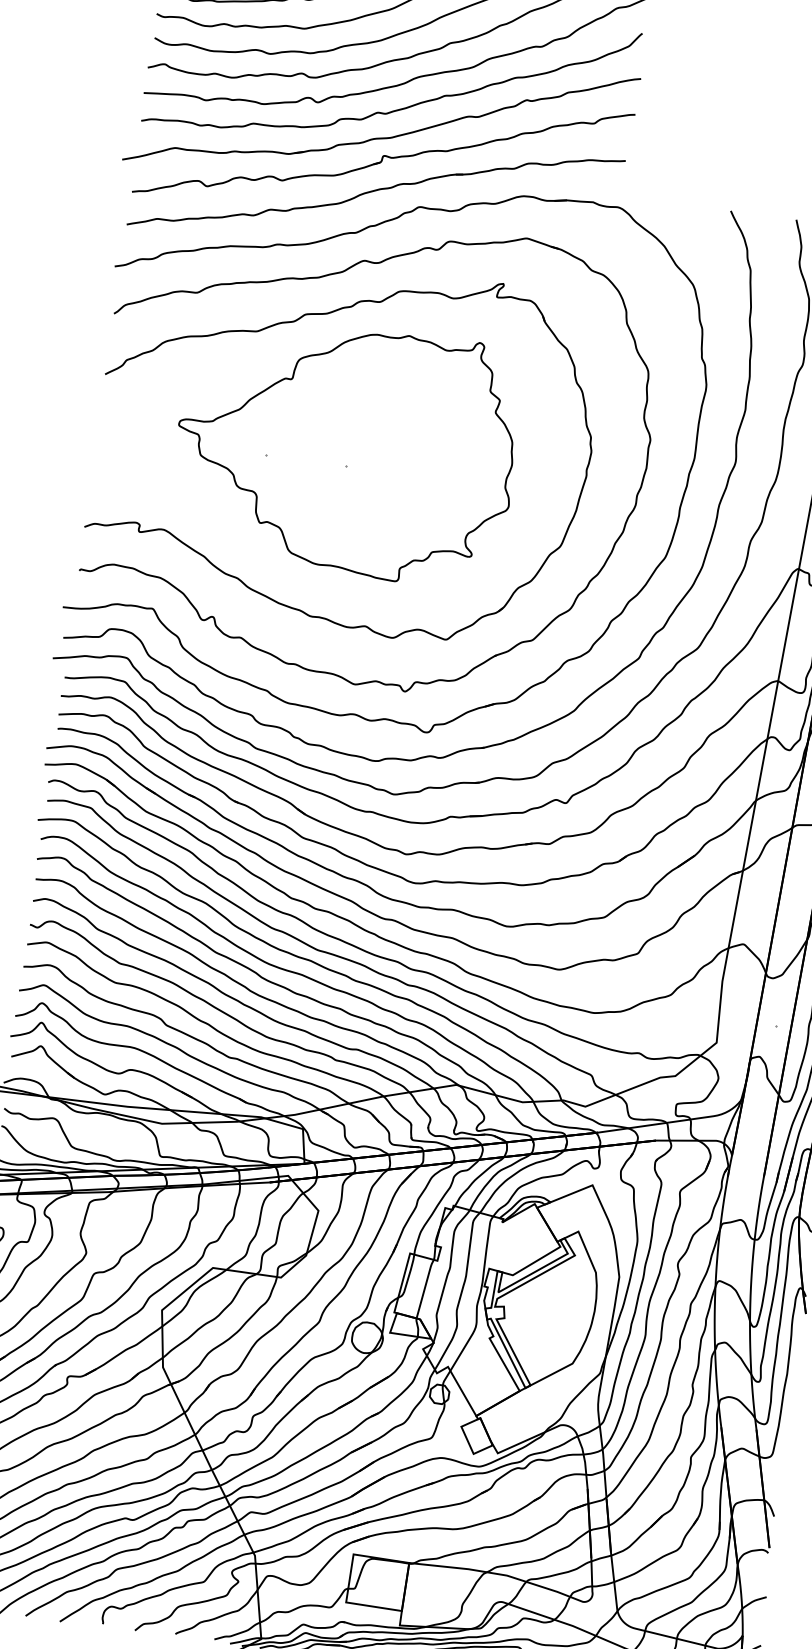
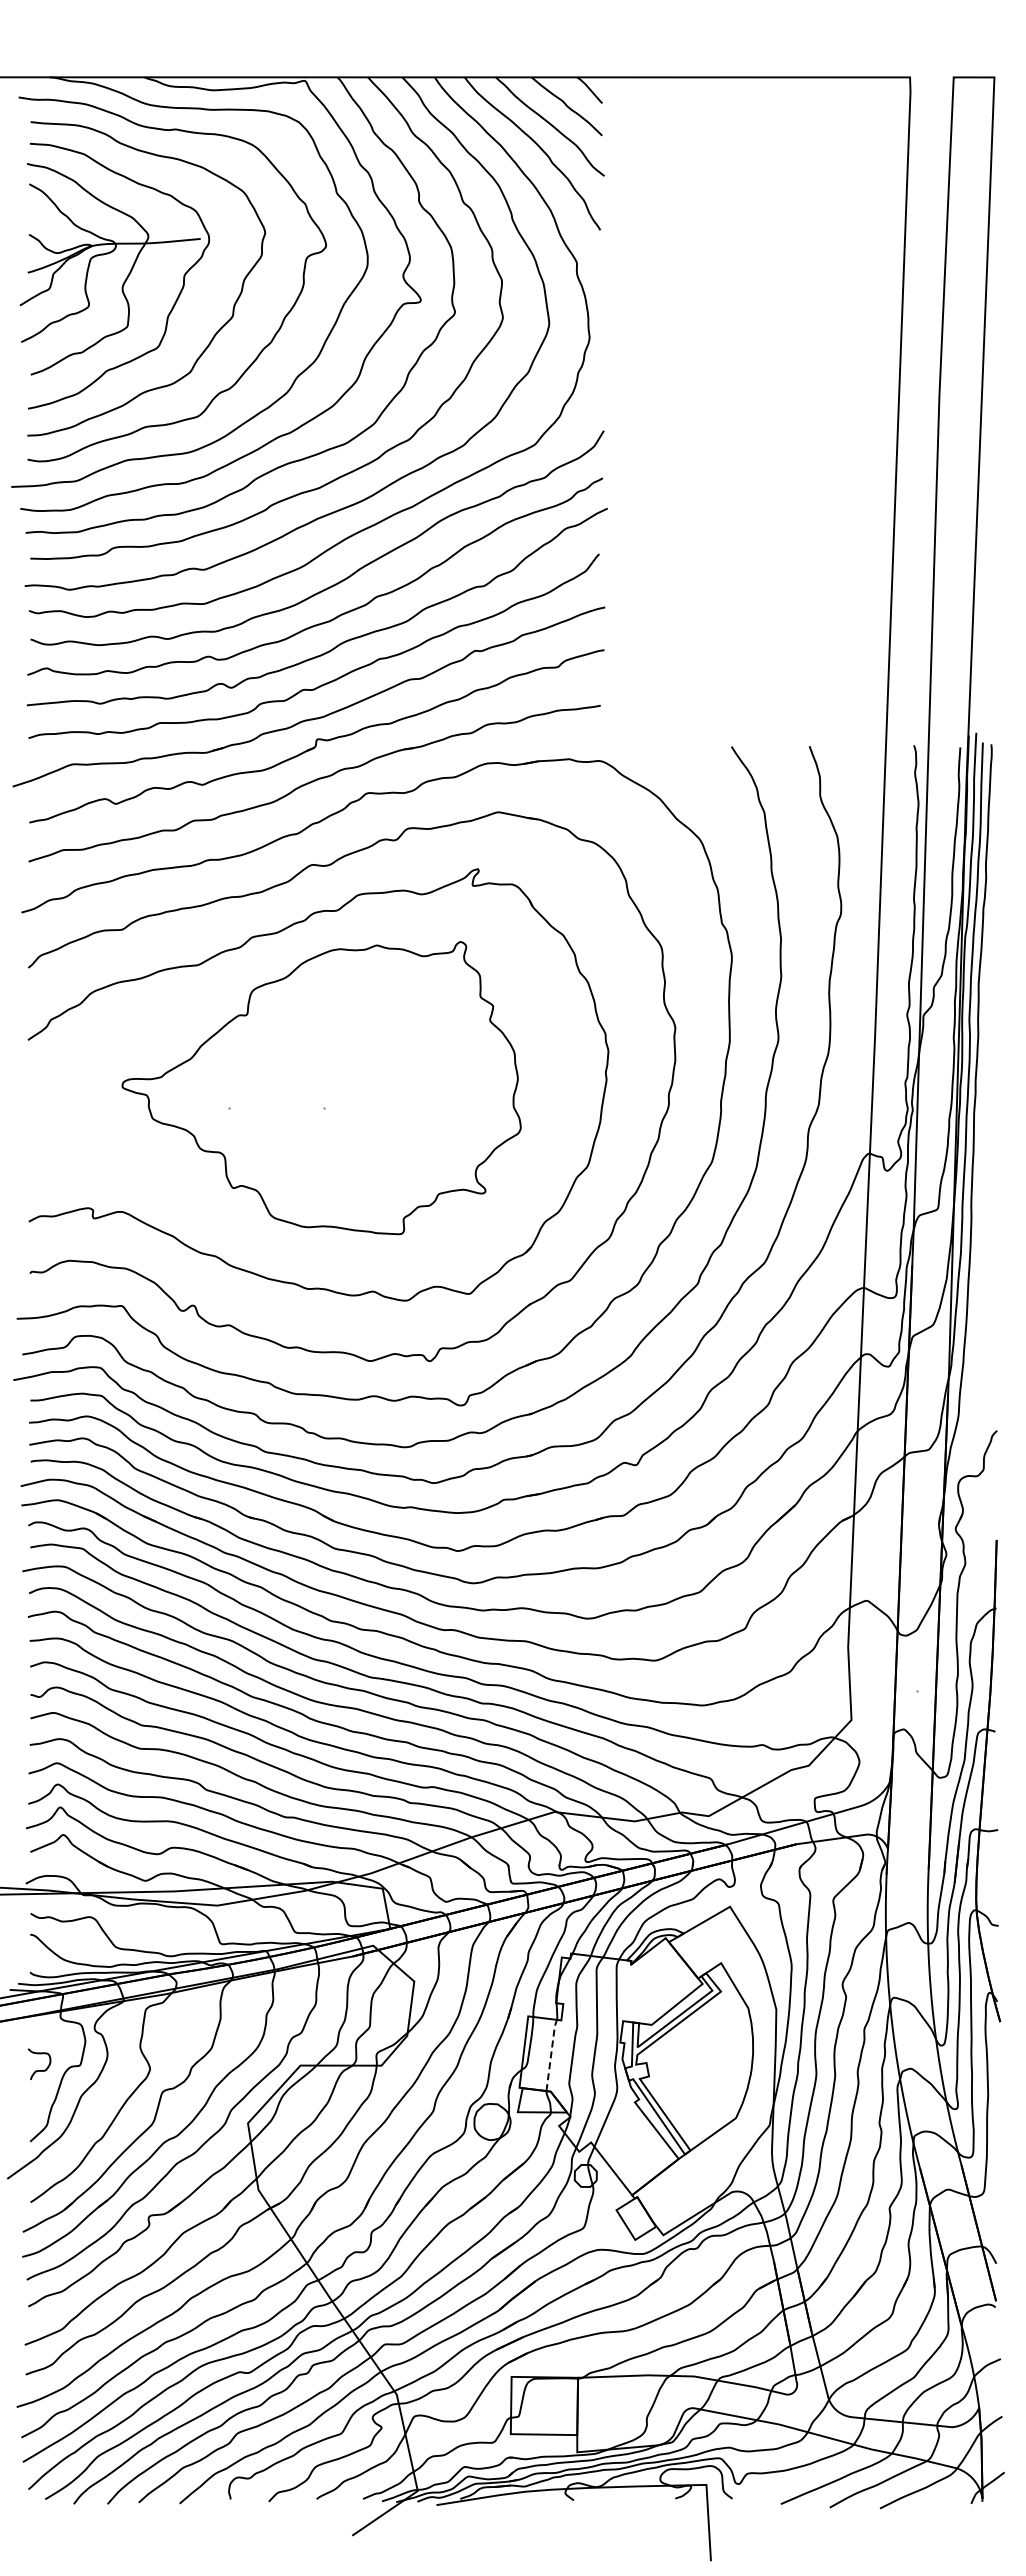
line: (425, 1287) -> (551, 2053), solid -> dashed

